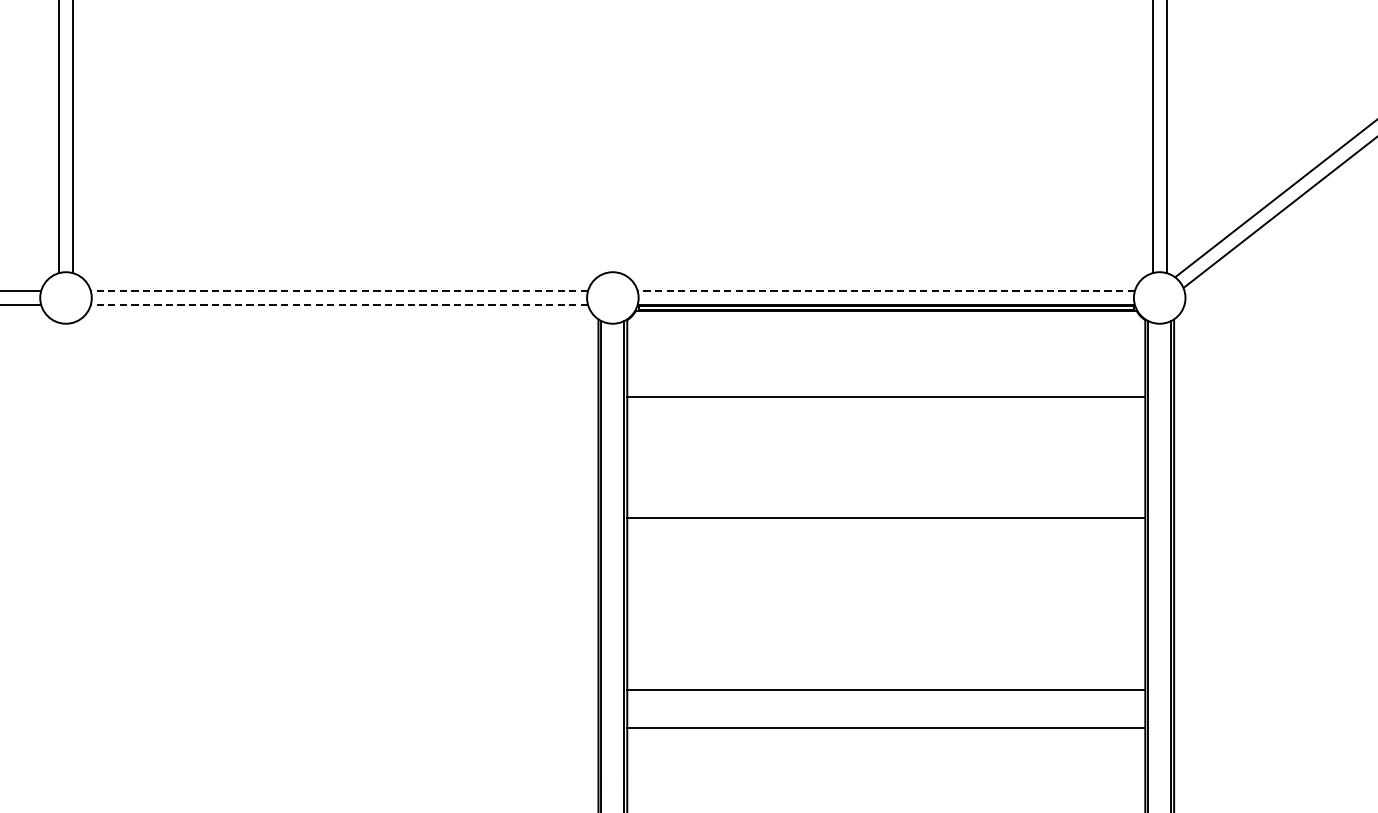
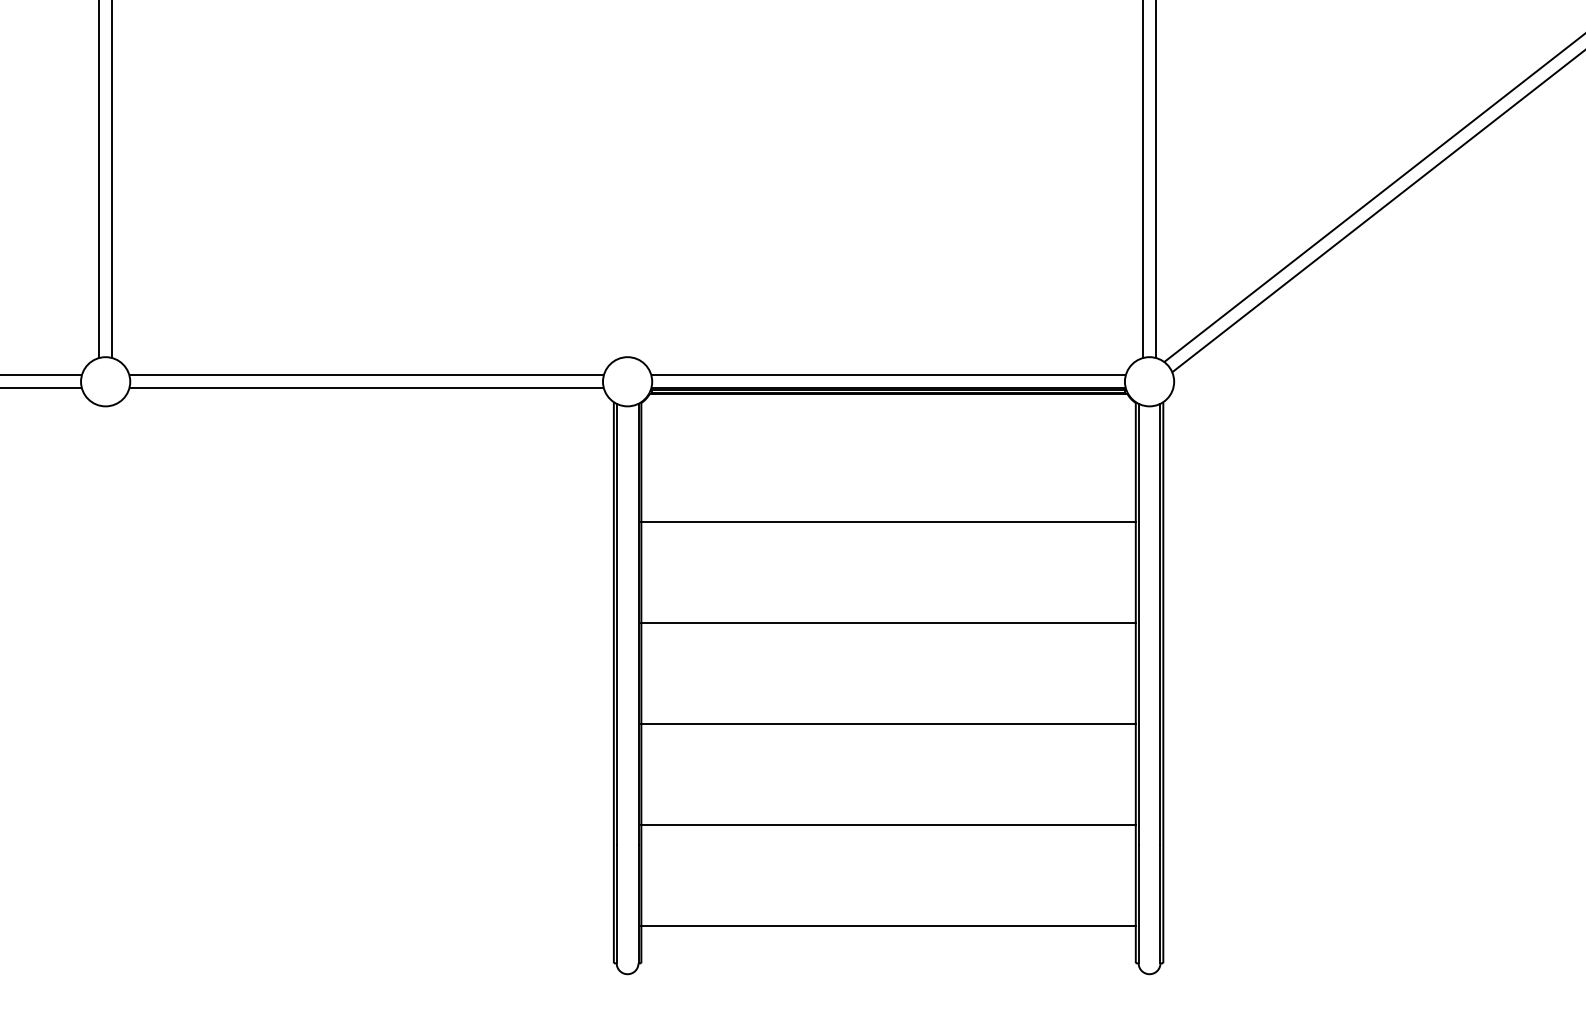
line: (339, 291) -> (366, 375), dashed -> solid
line: (886, 291) -> (888, 375), dashed -> solid
line: (339, 305) -> (366, 388), dashed -> solid
line: (886, 397) -> (888, 522), moved
line: (886, 517) -> (888, 623), moved
line: (886, 690) -> (888, 724), moved
line: (886, 728) -> (888, 825), moved

